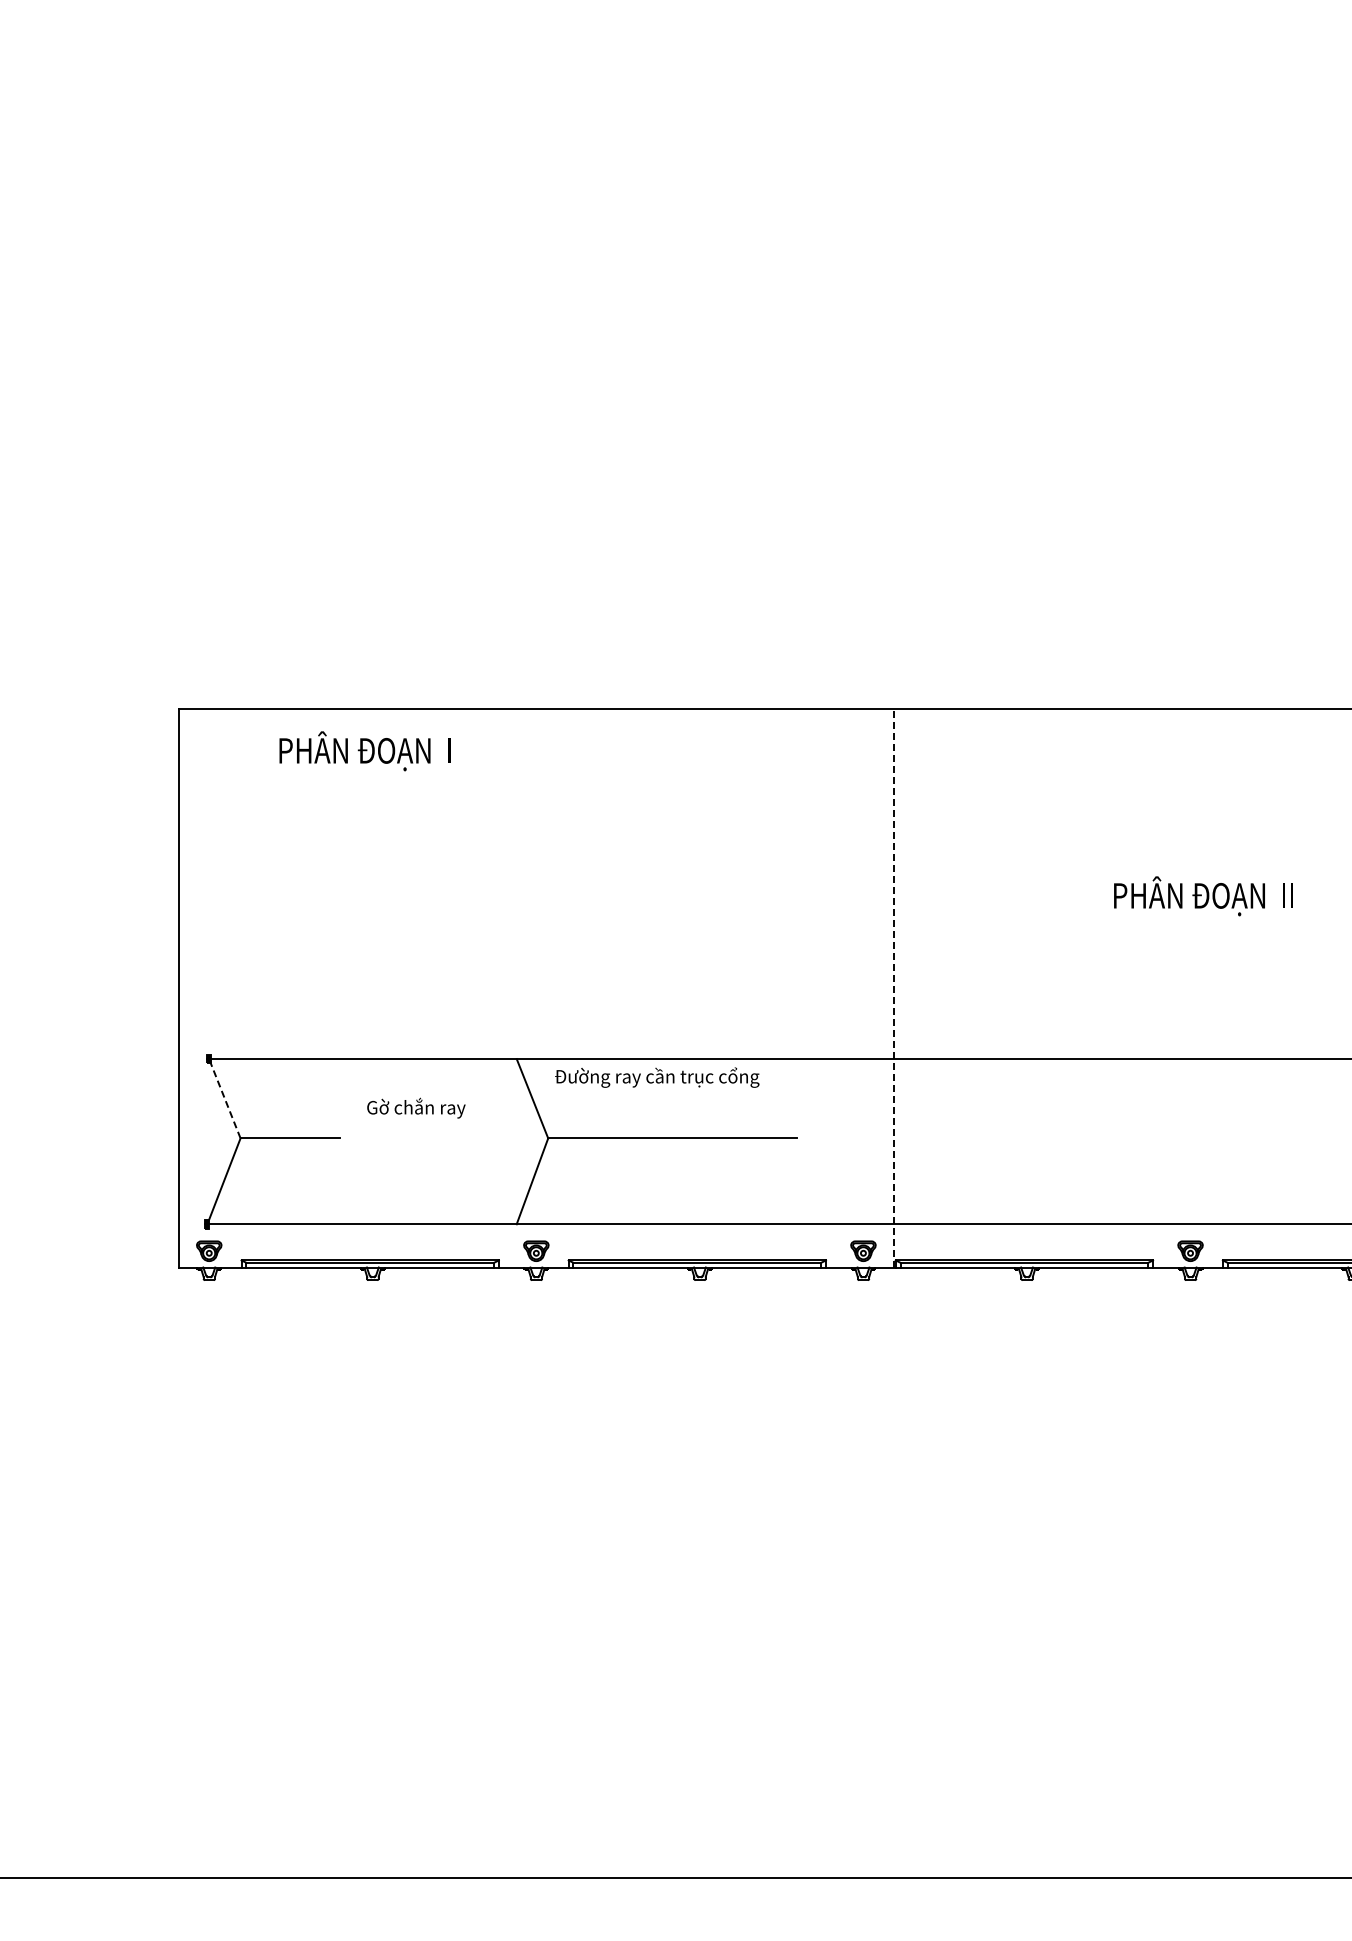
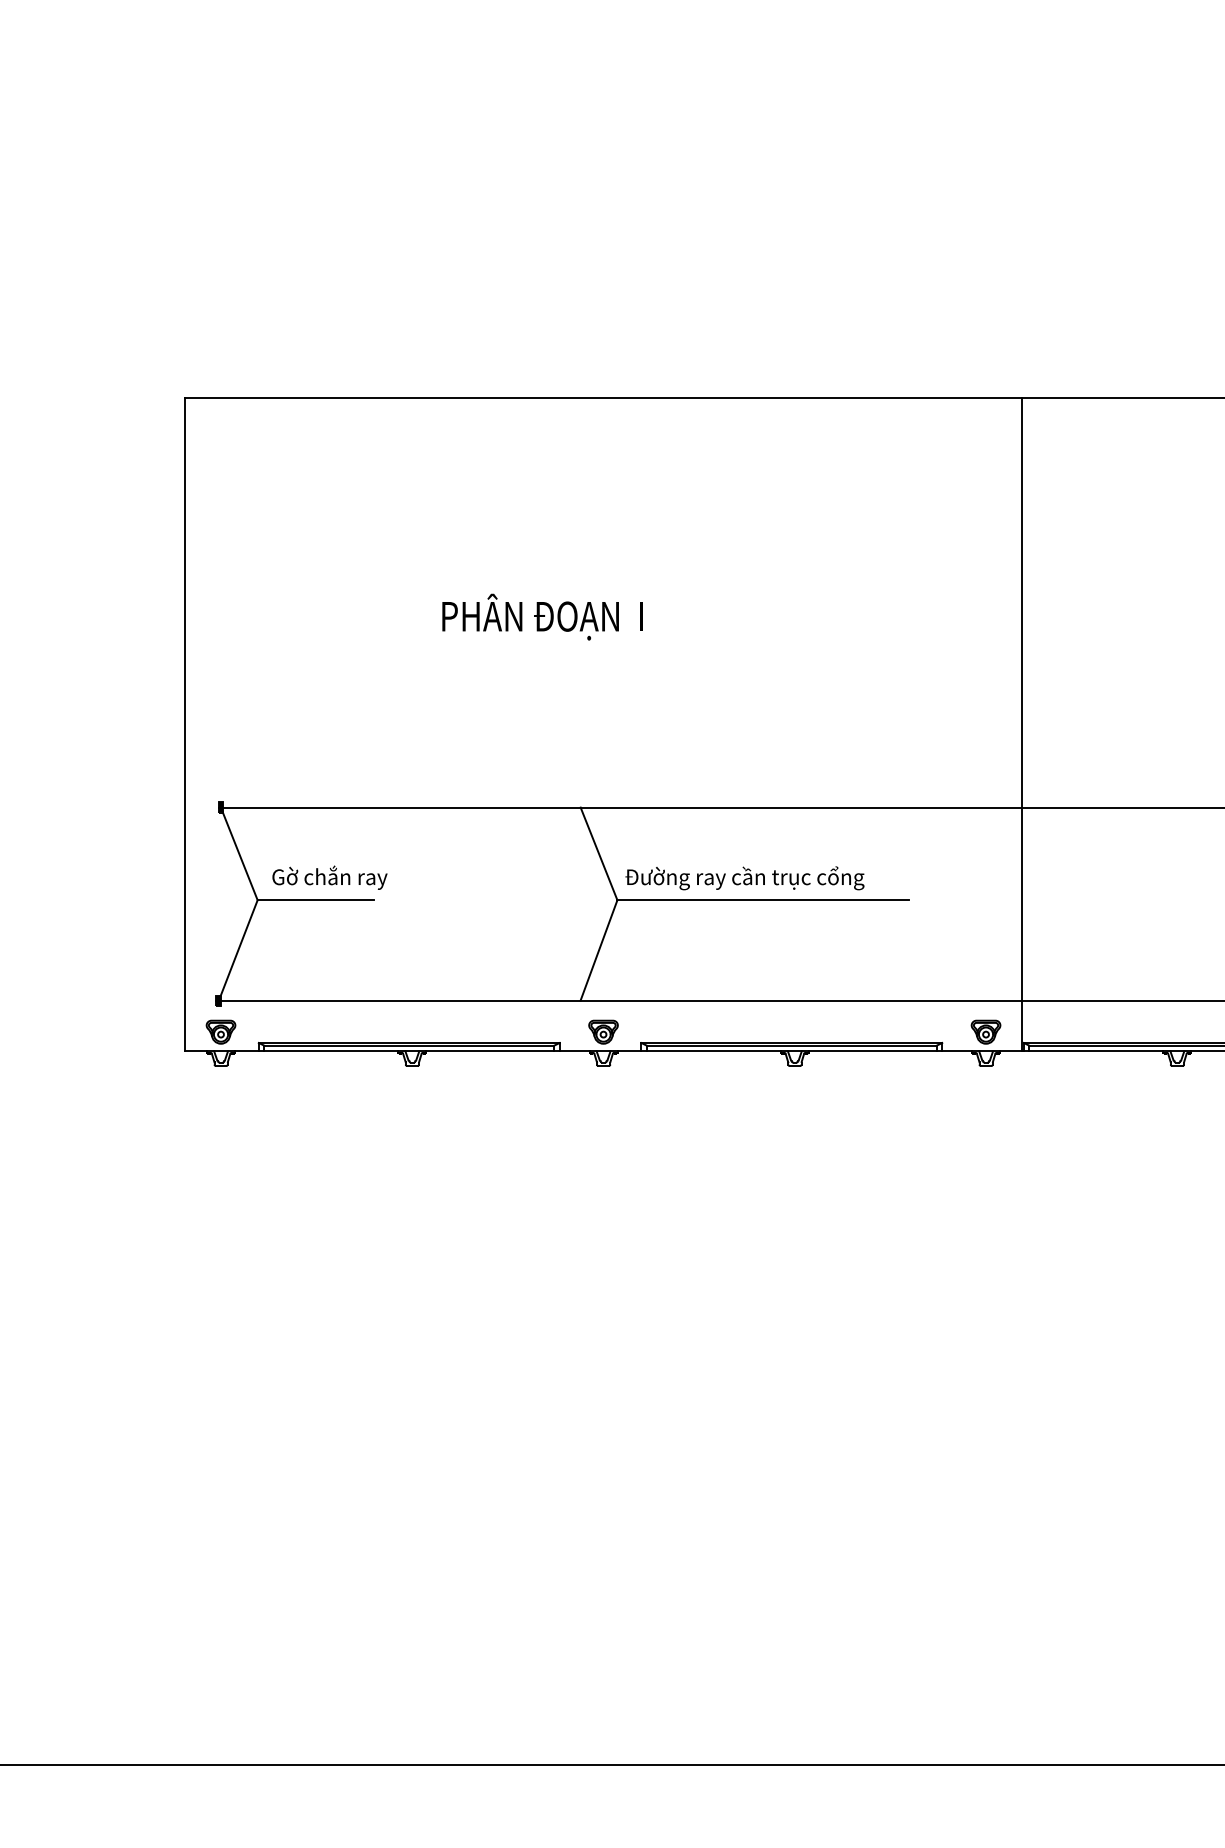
text: (364, 751) -> (541, 617), moved
line: (894, 987) -> (1022, 723), dashed -> solid
text: (657, 1077) -> (745, 878), moved
line: (224, 1098) -> (238, 853), dashed -> solid
text: (416, 1107) -> (330, 876), moved

